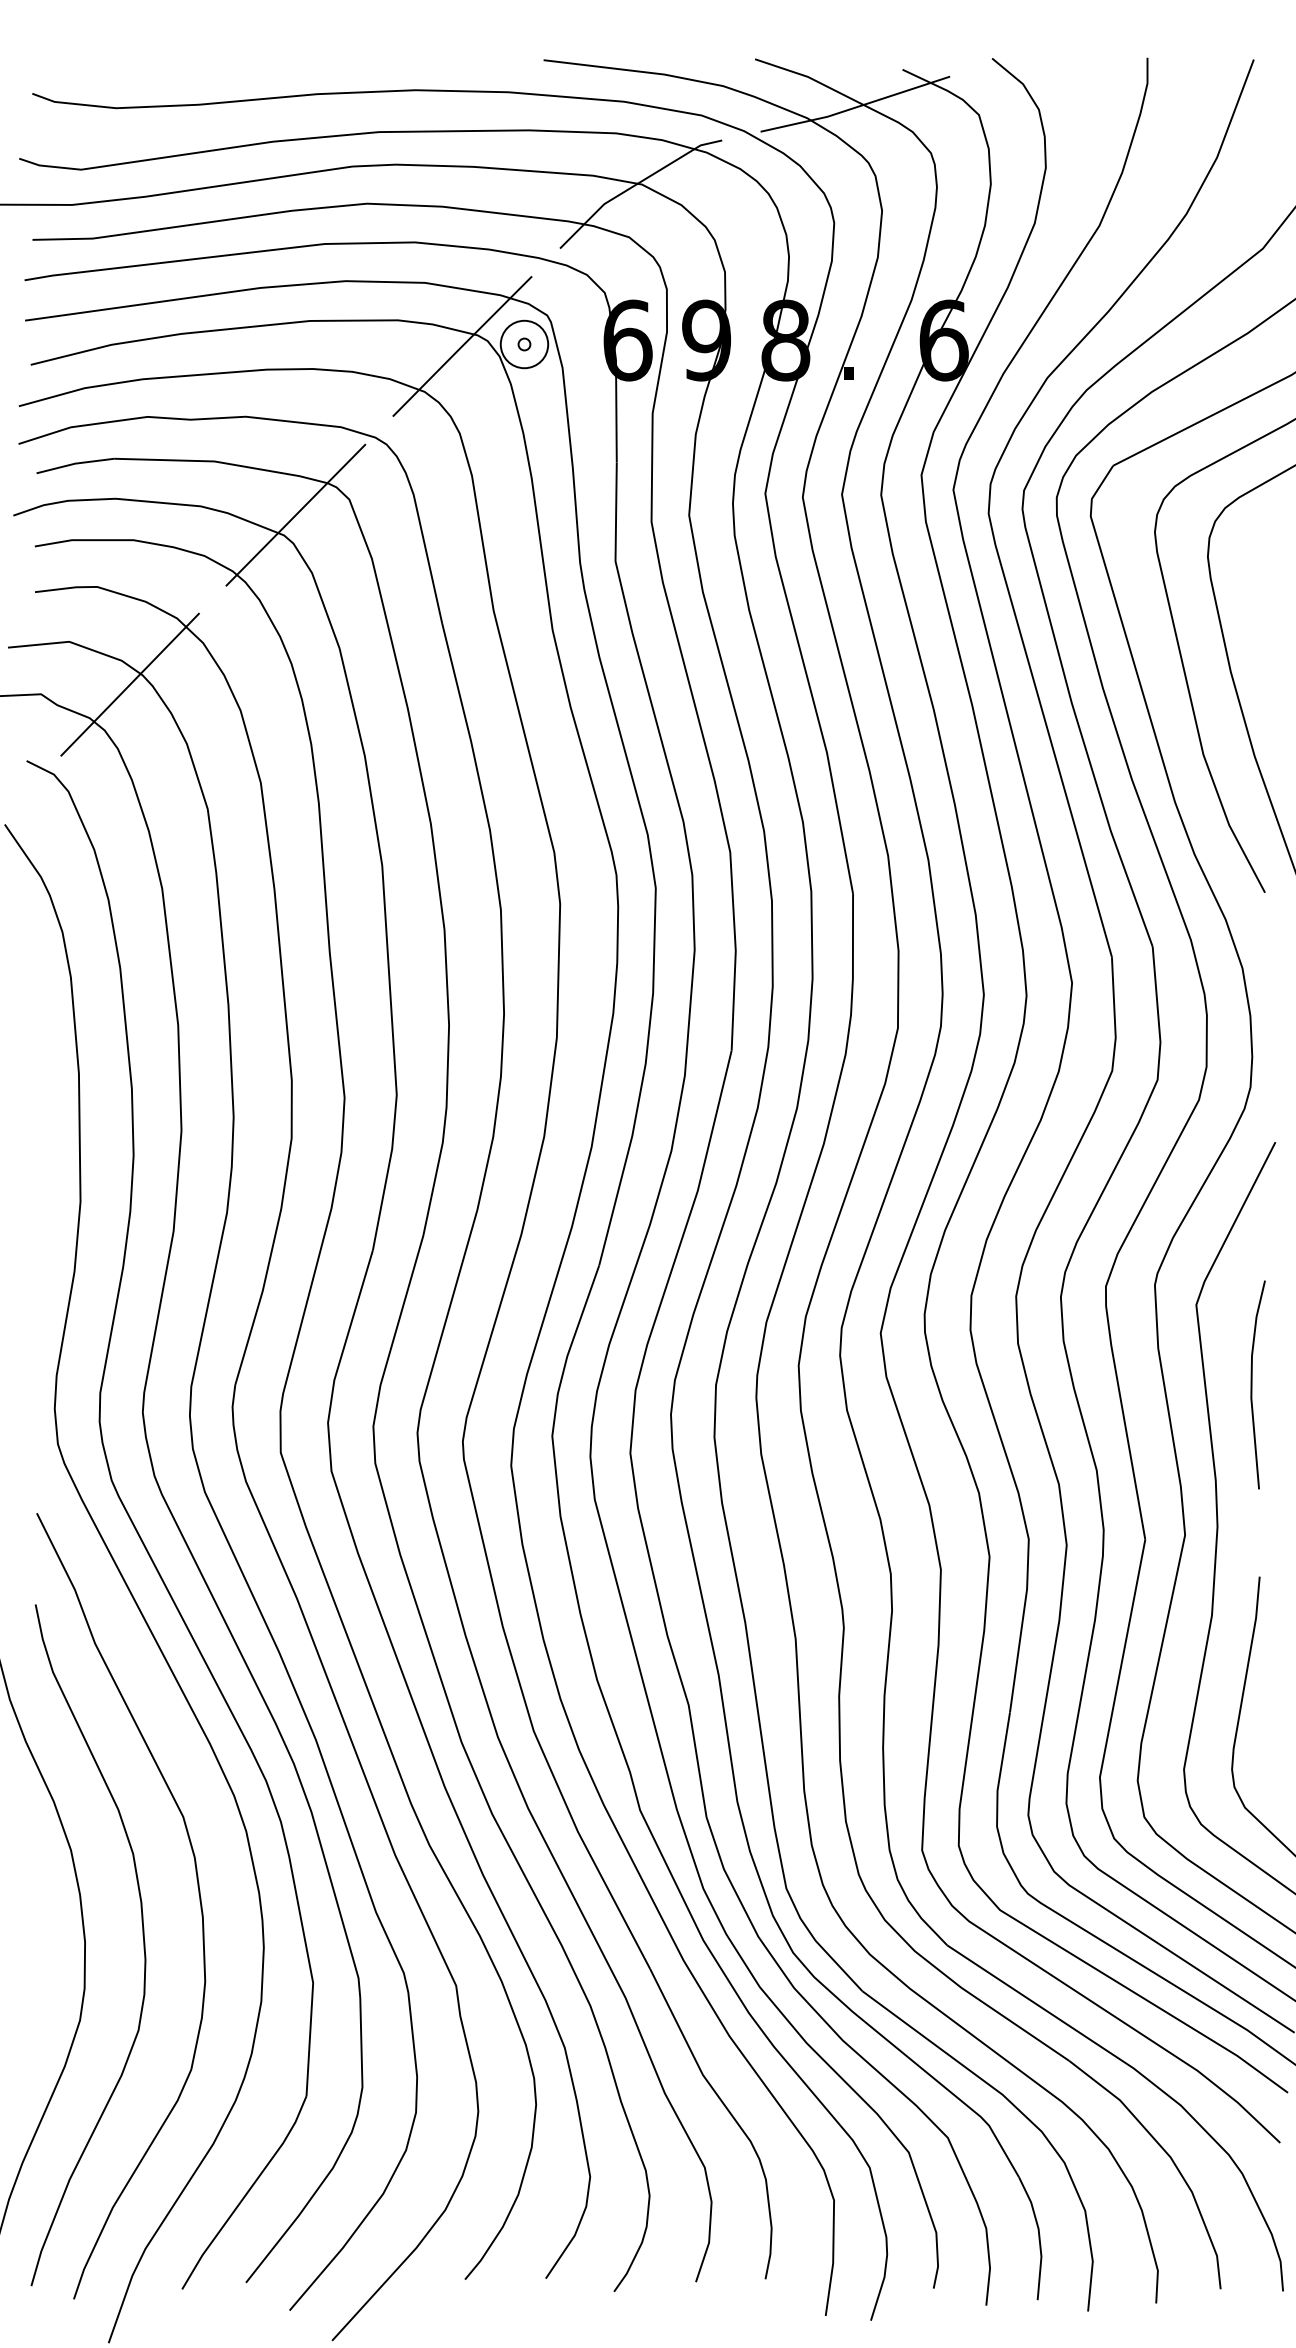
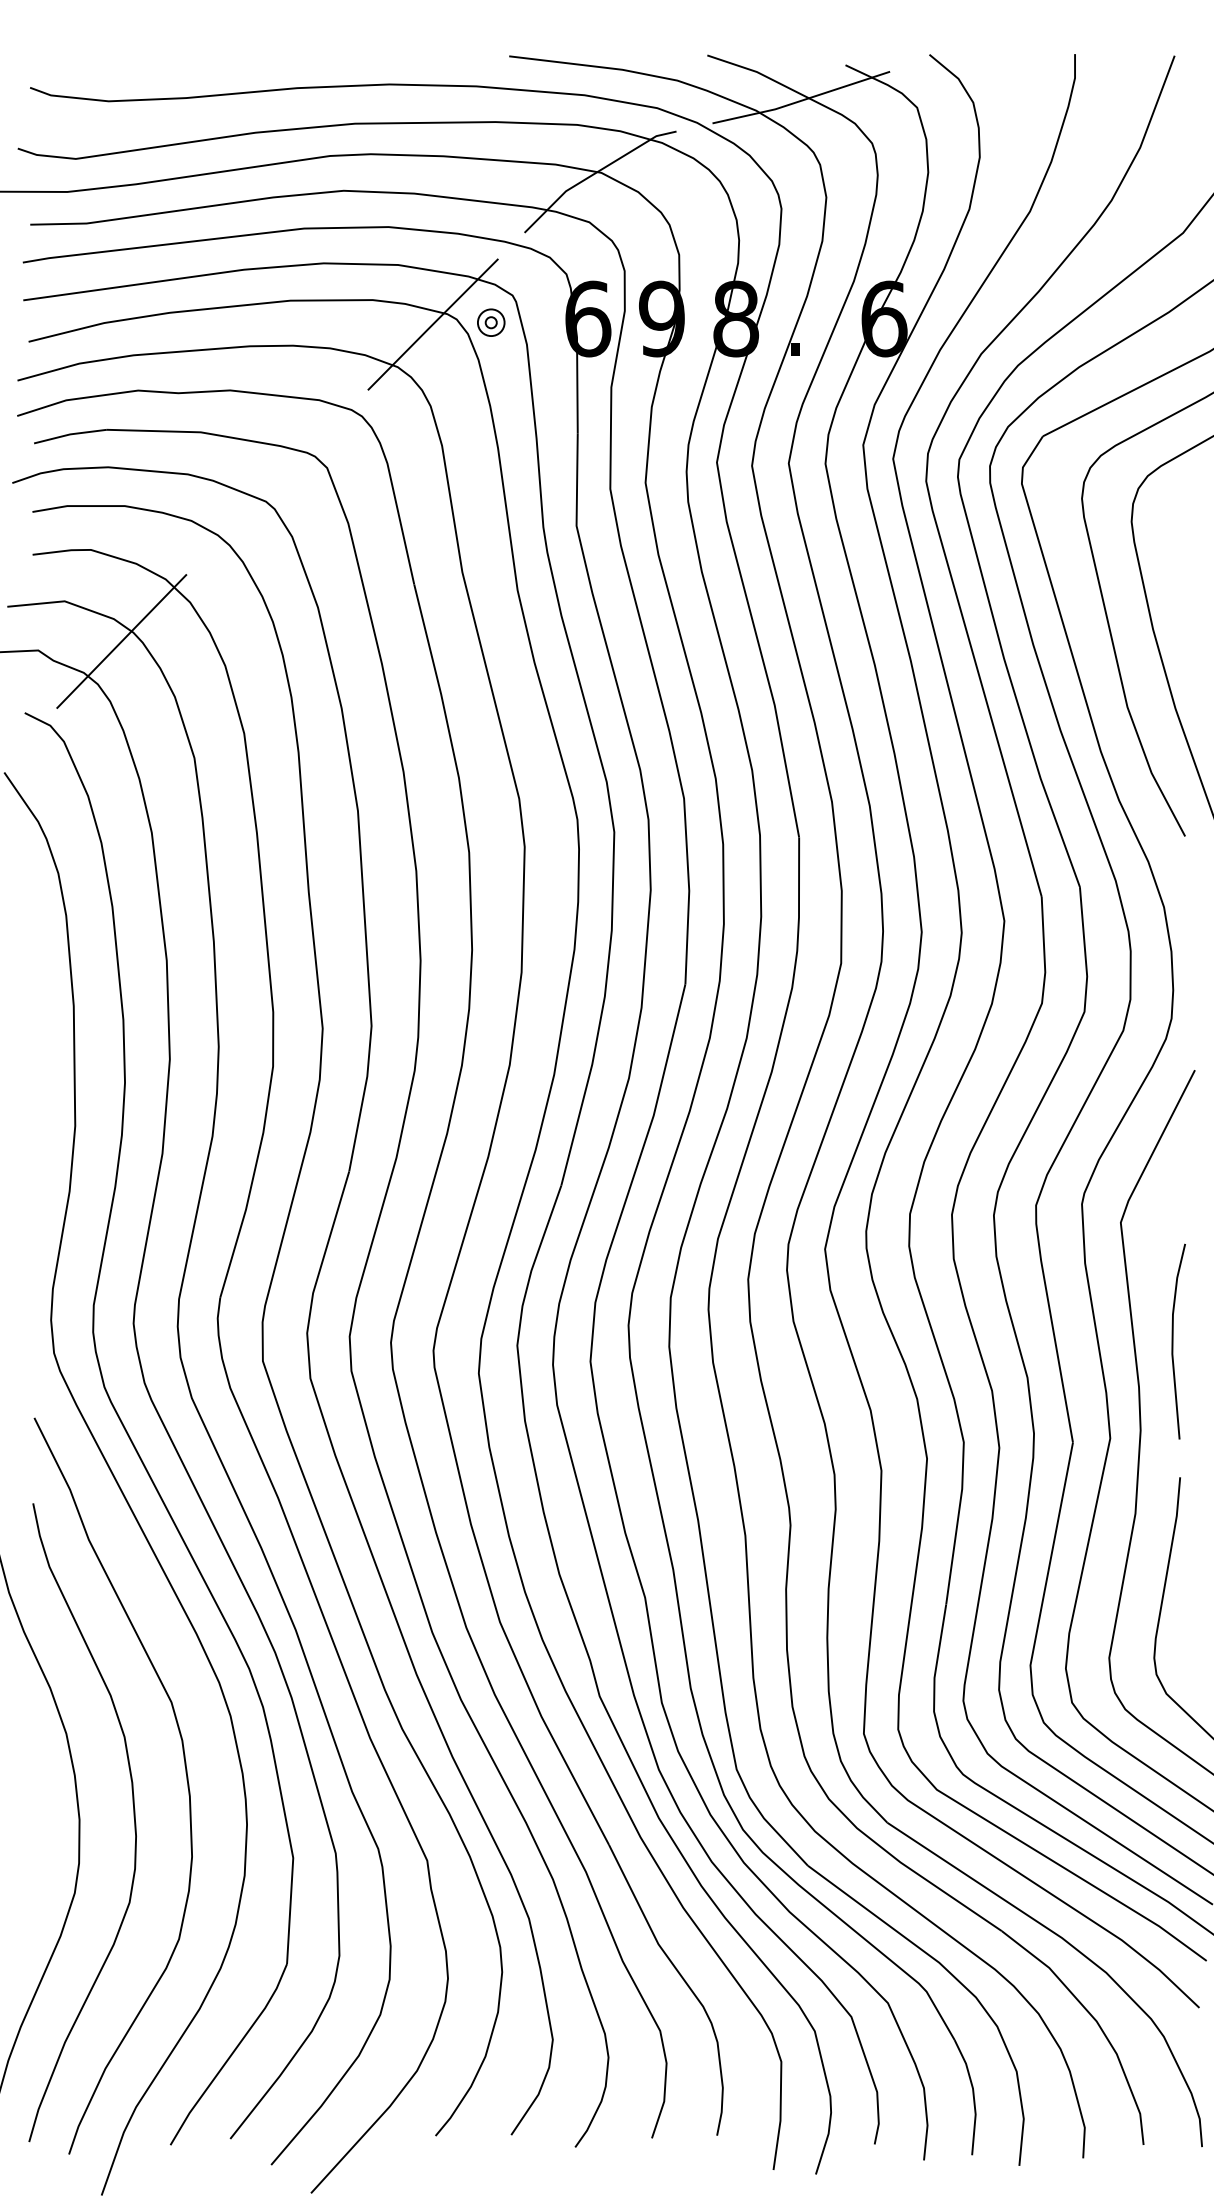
circle: (524, 344) -> (491, 322), size x0.6
line: (295, 515) -> (276, 482), removed
line: (1252, 1384) -> (1173, 1341), moved

